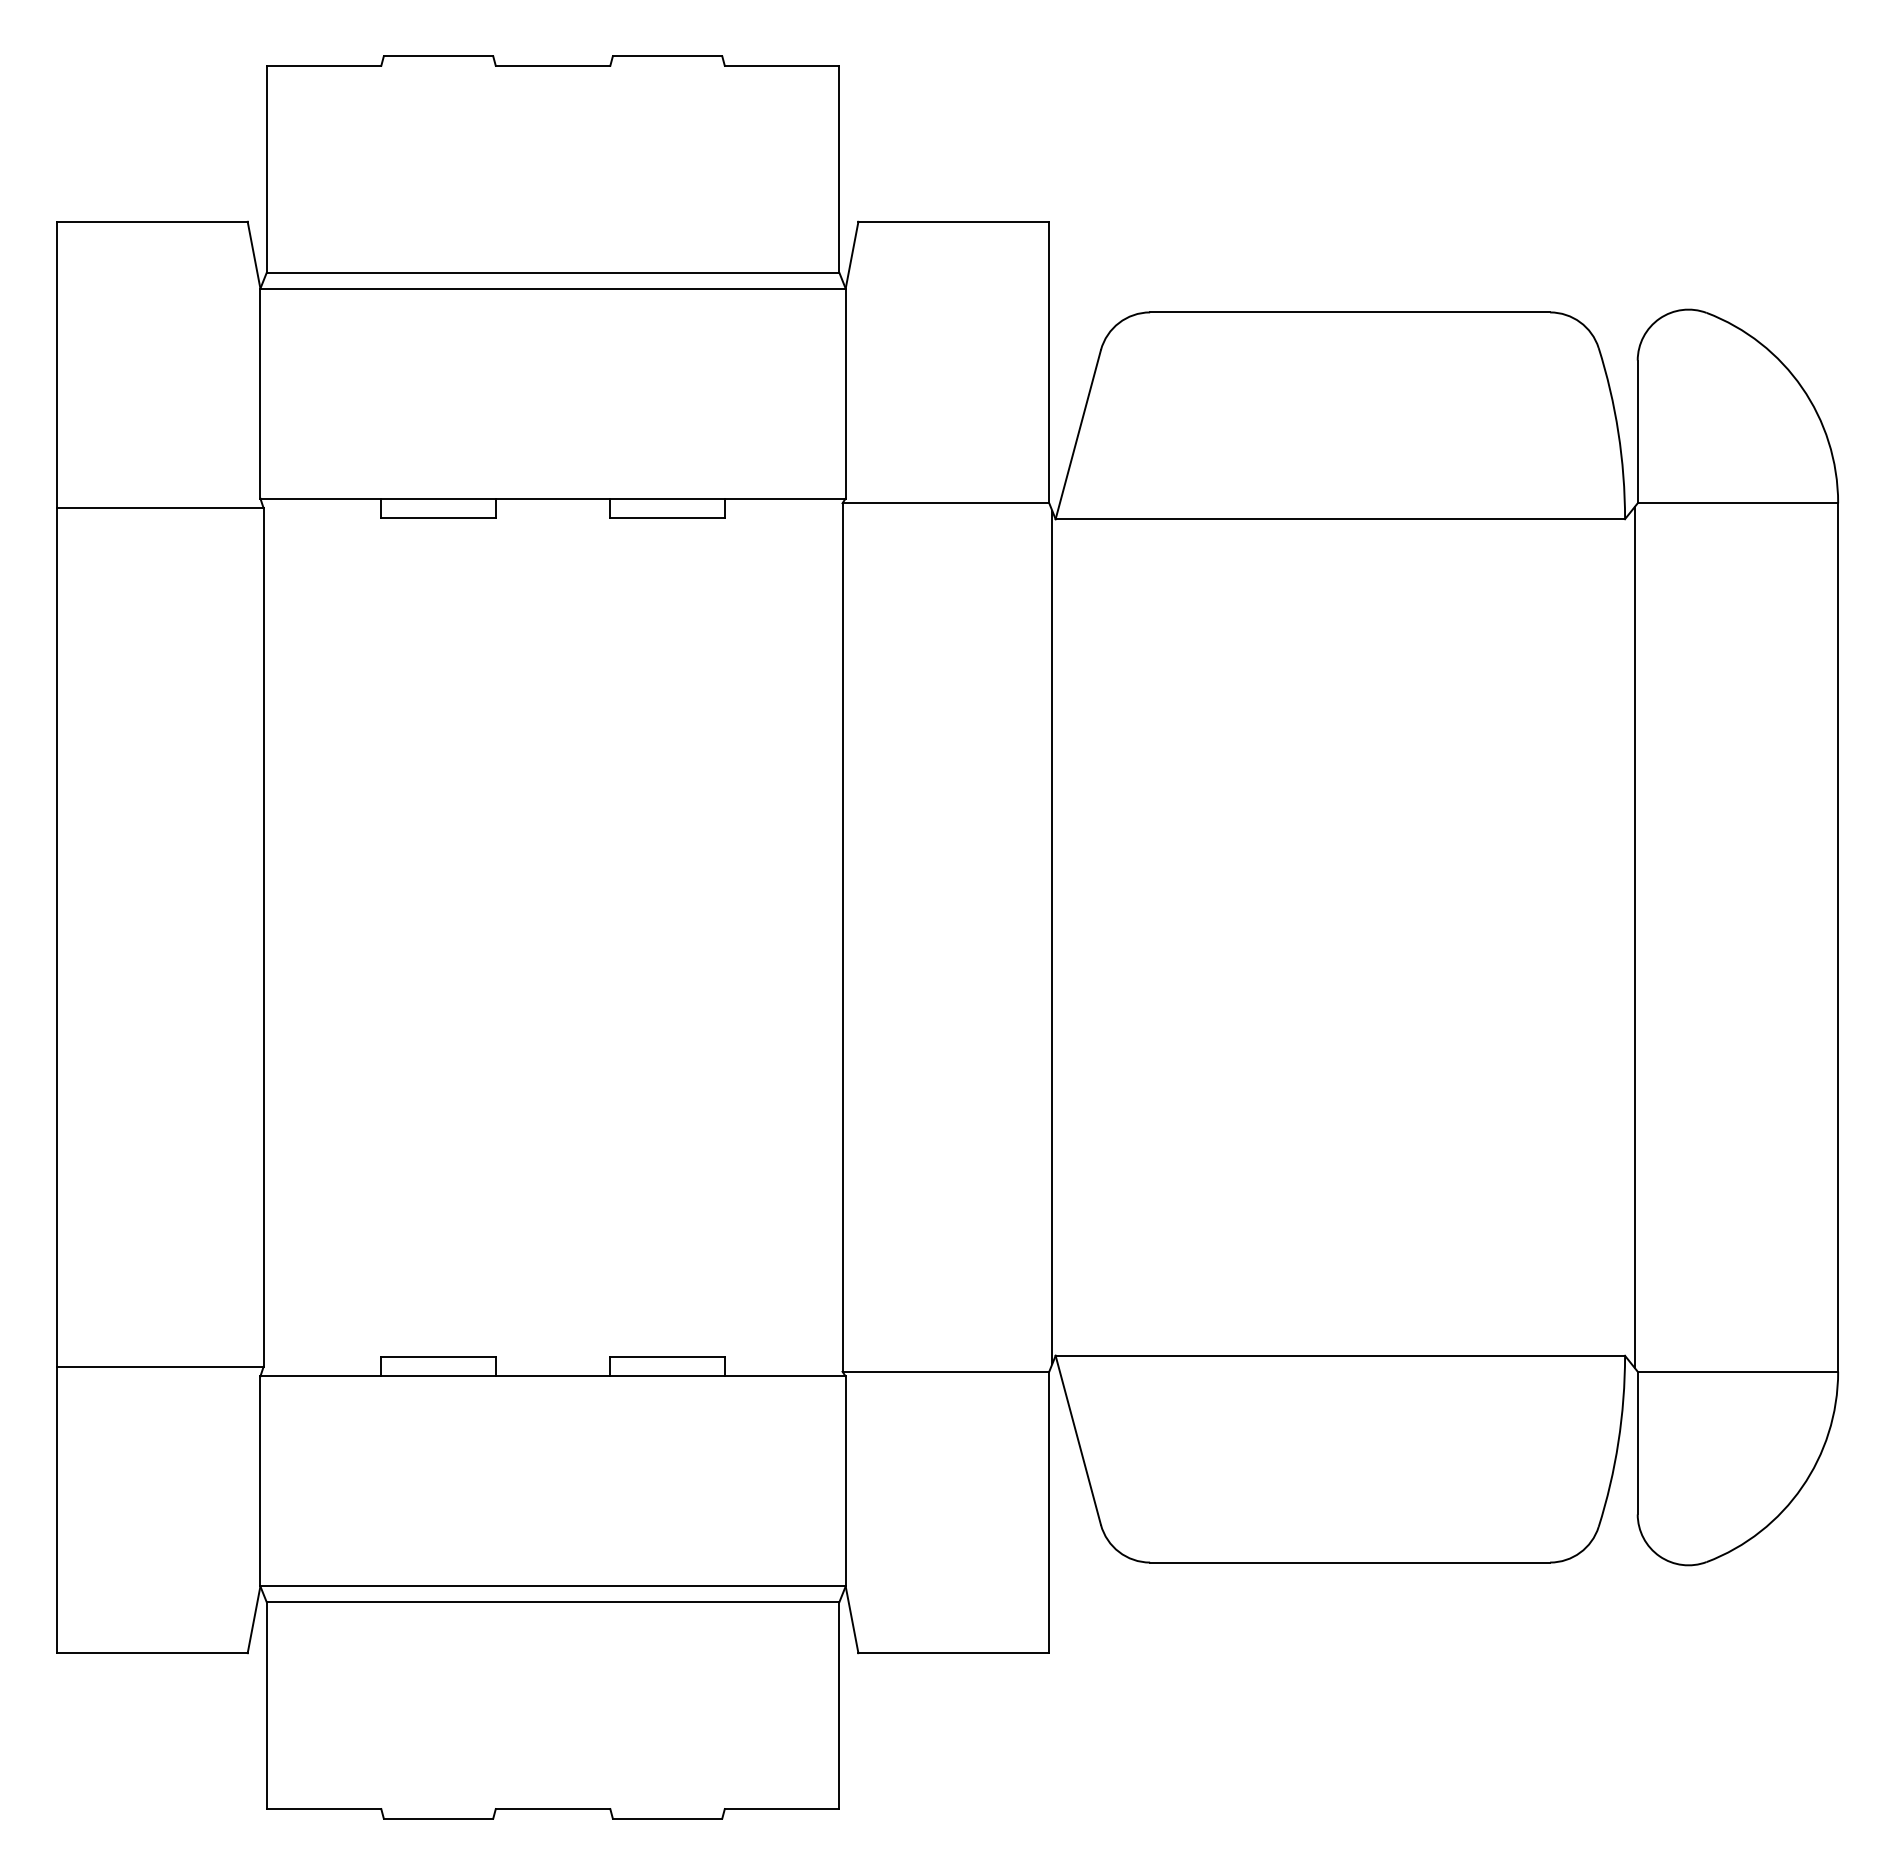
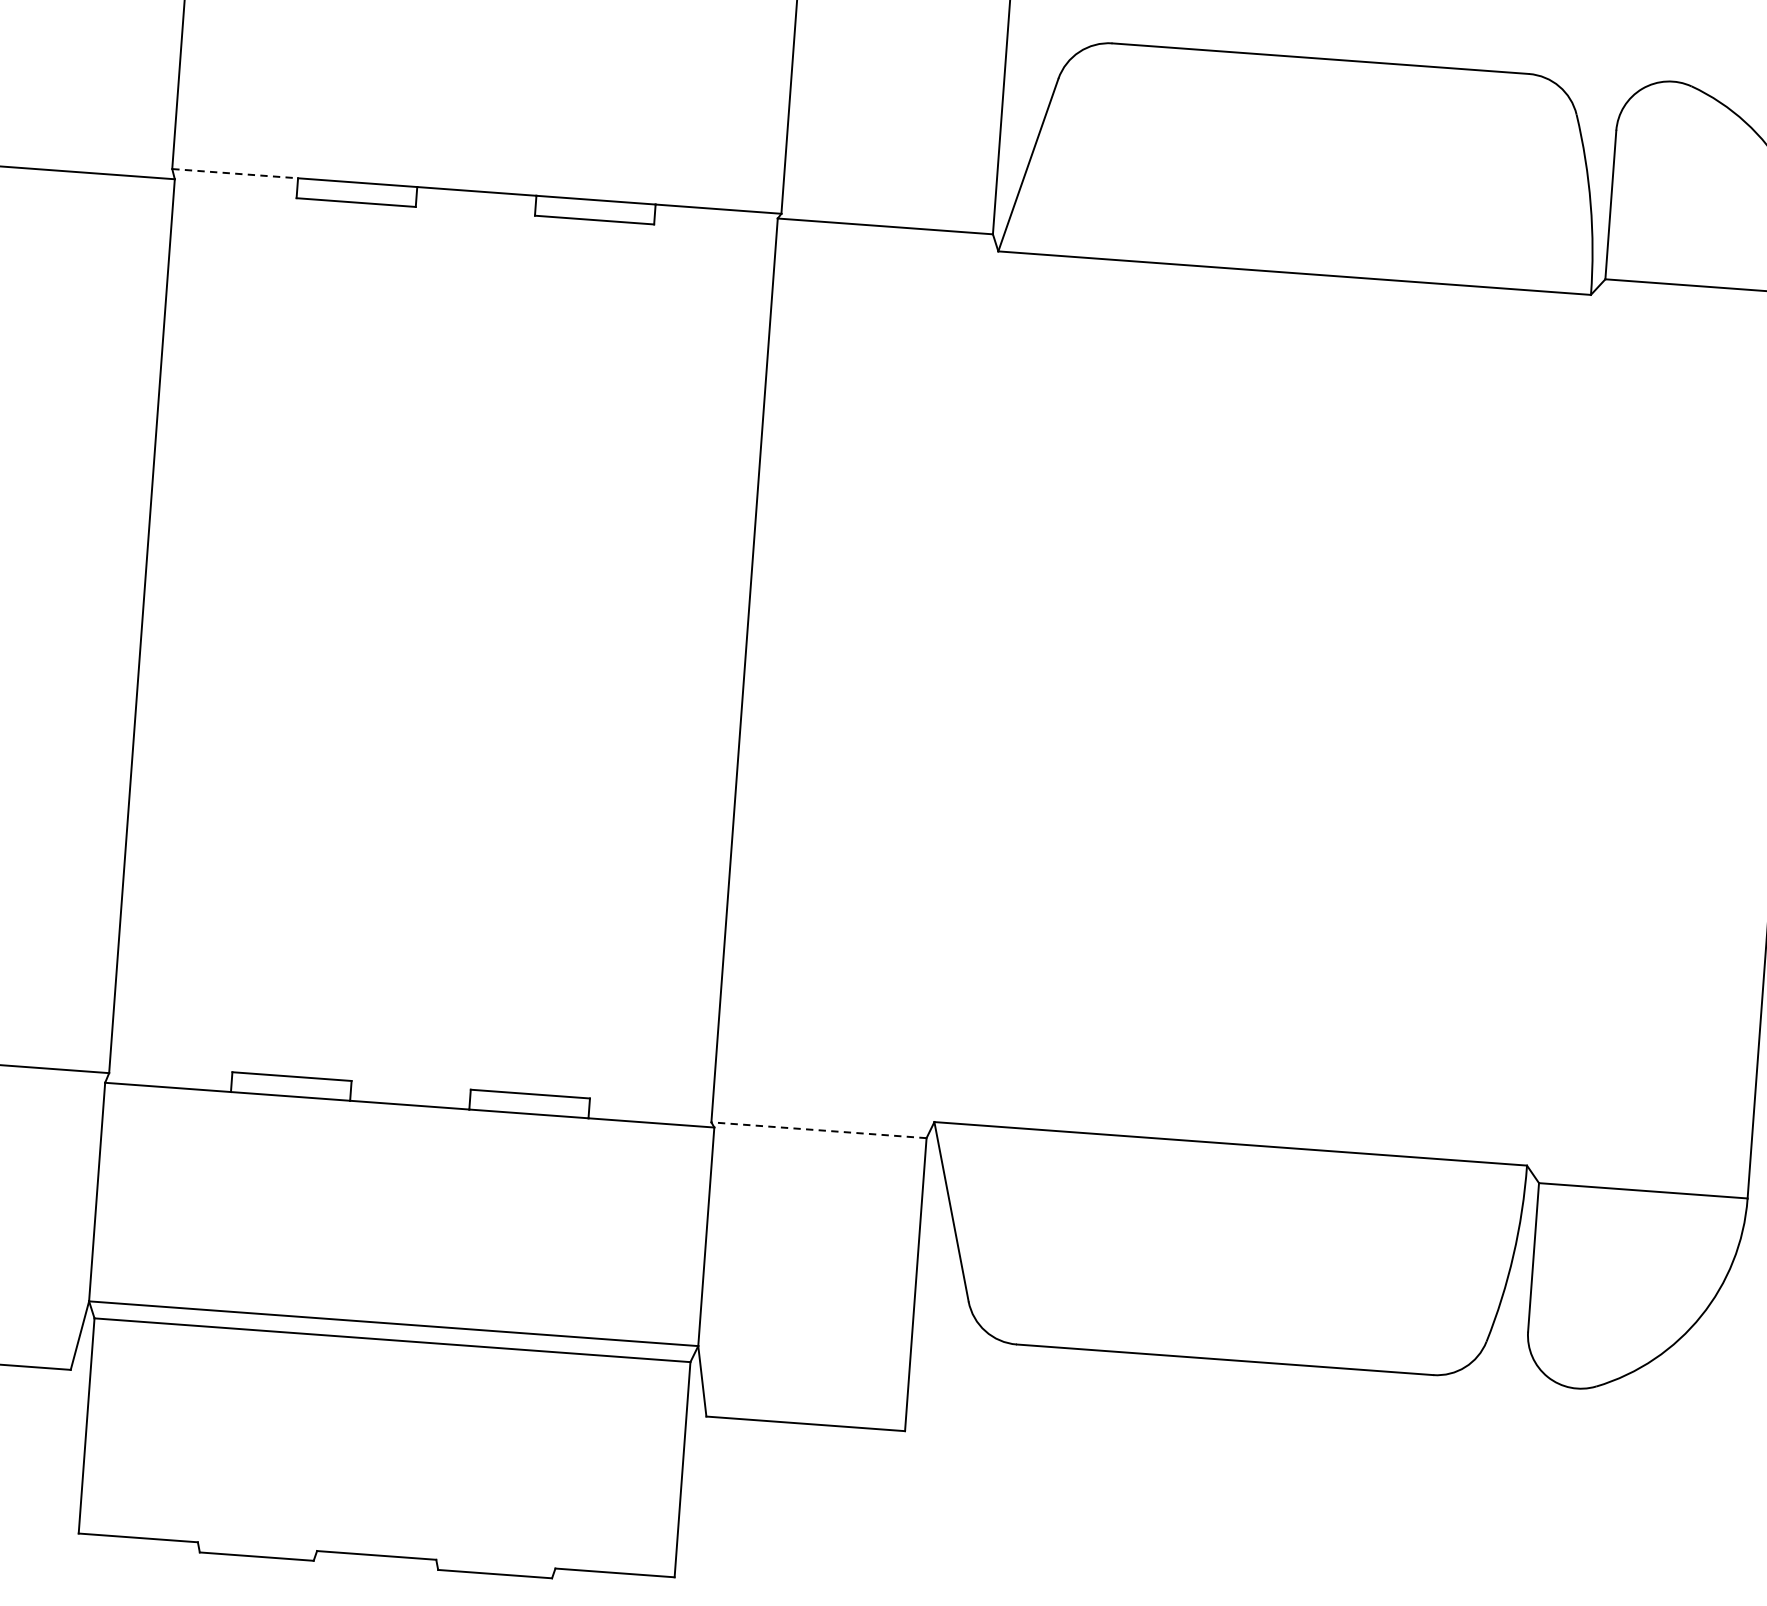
line: (321, 498) -> (235, 173), solid -> dashed
line: (1052, 937) -> (963, 686), removed
line: (1634, 937) -> (1568, 730), removed
line: (945, 1371) -> (818, 1130), solid -> dashed

